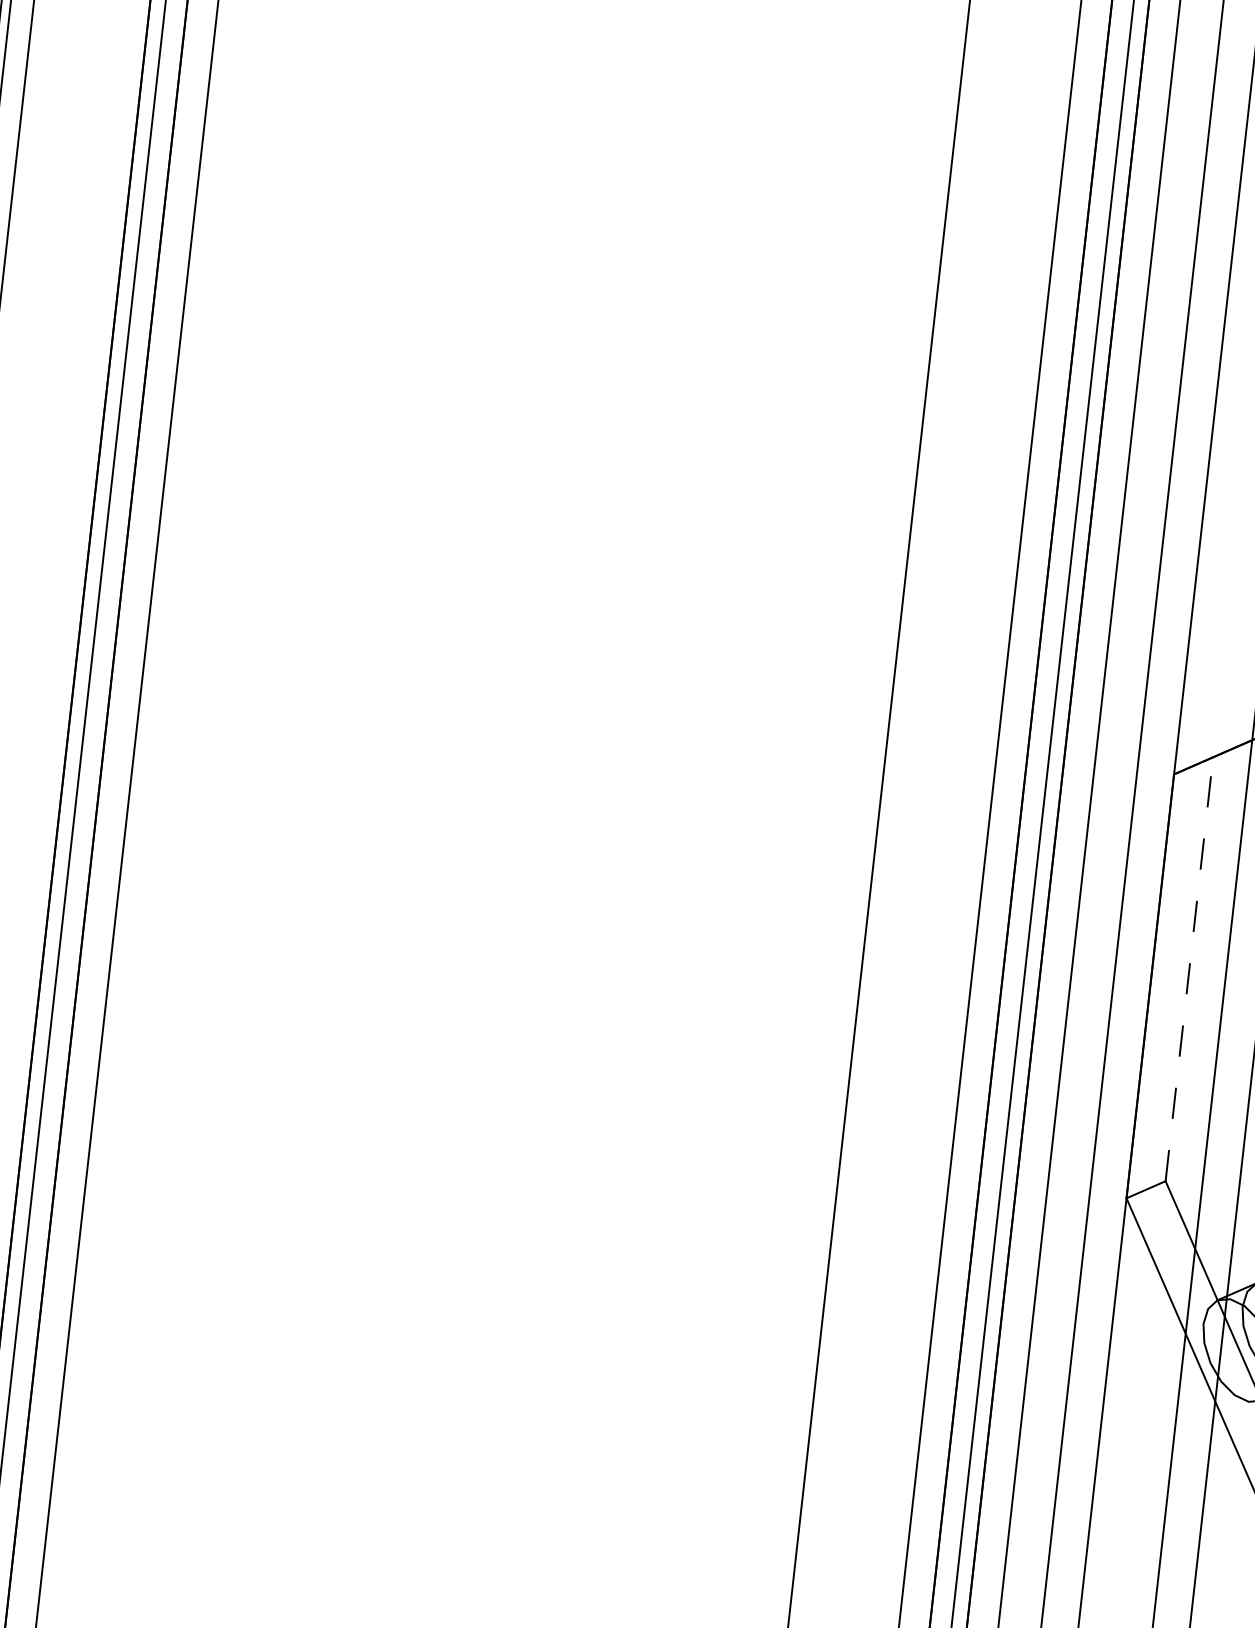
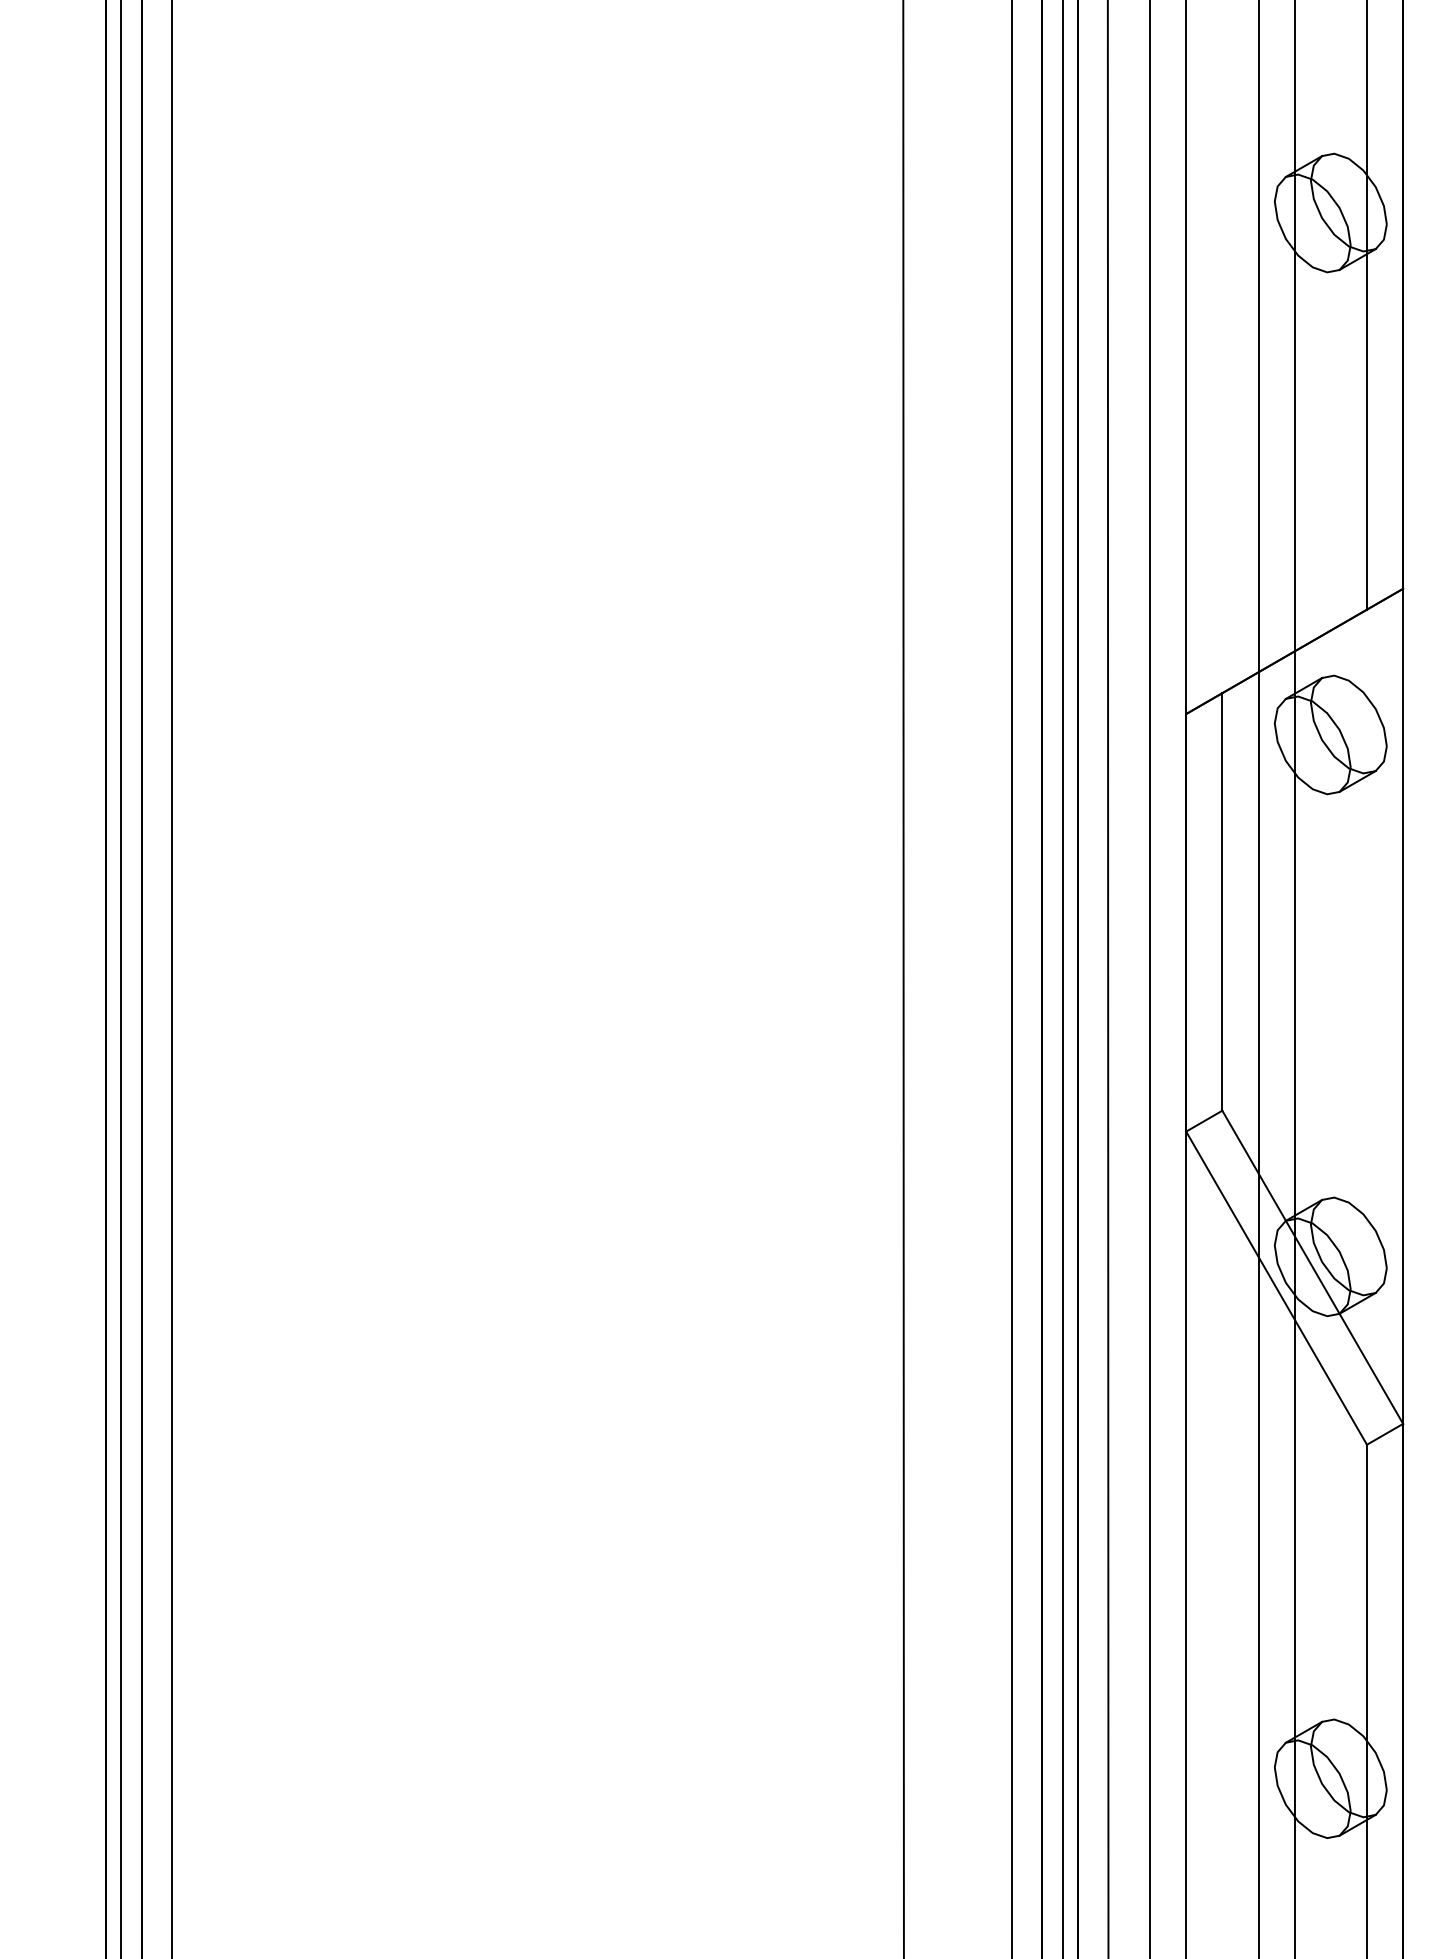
line: (1189, 968) -> (1222, 901), dashed -> solid

